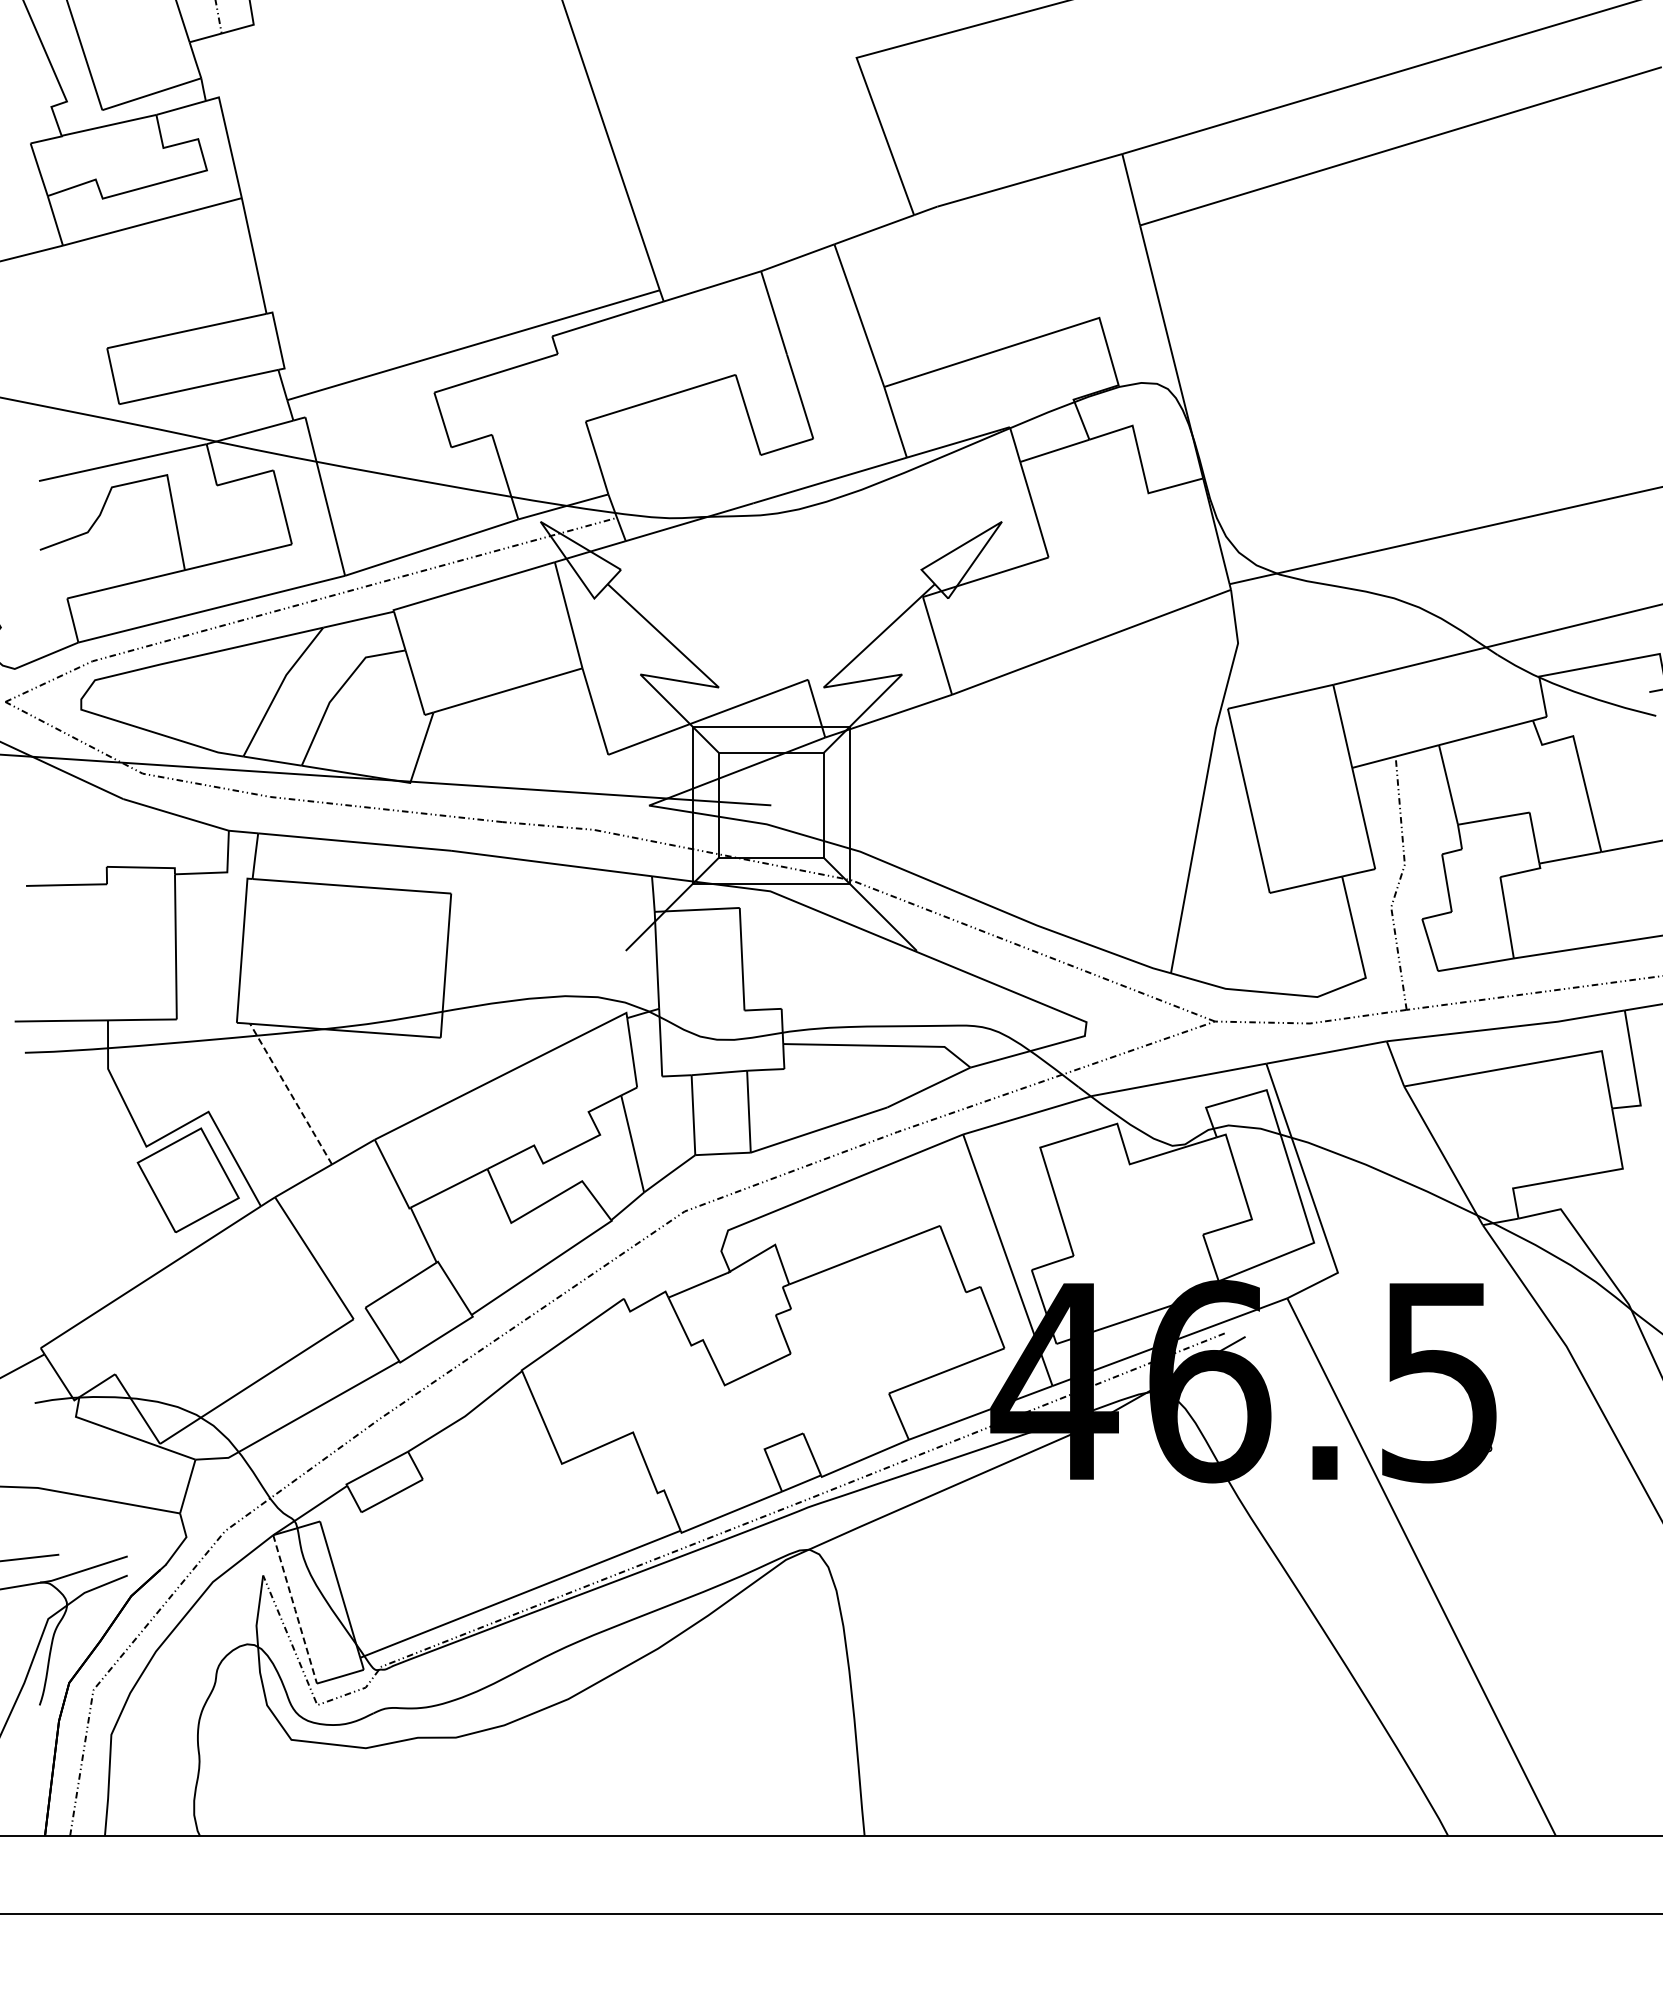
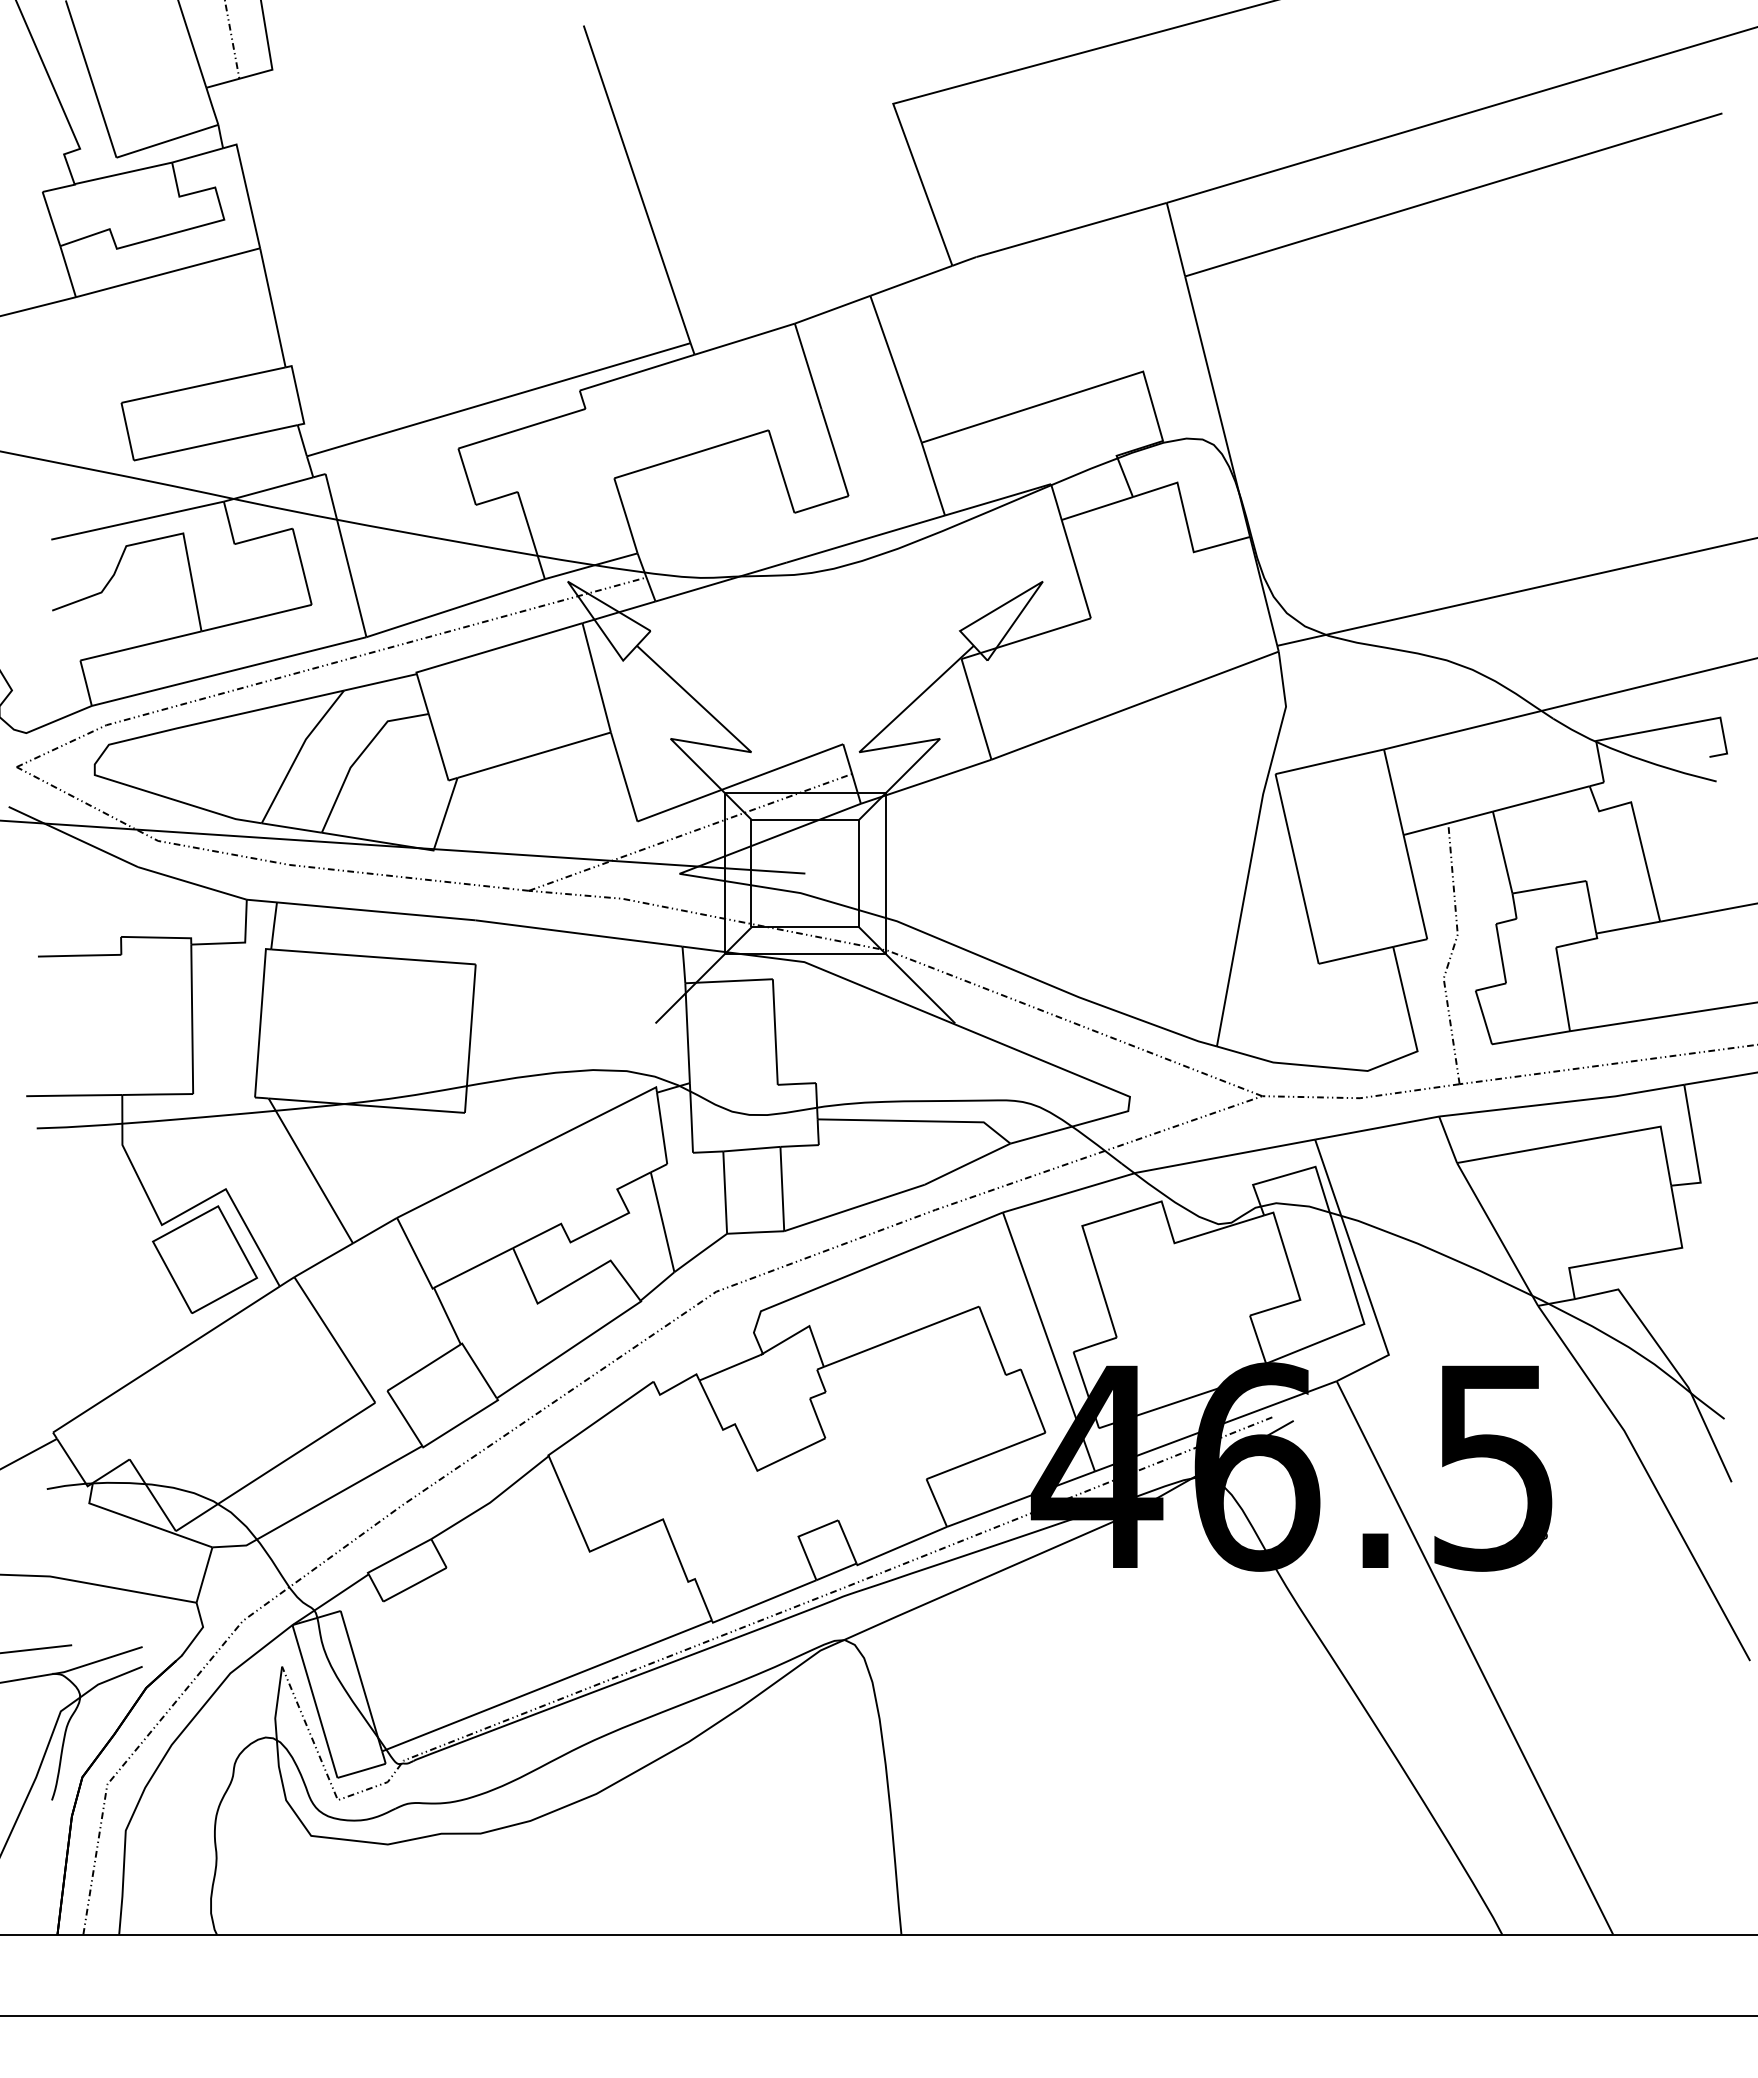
line: (659, 764) -> (690, 831), added
line: (290, 1093) -> (310, 1170), dashed -> solid
line: (295, 1609) -> (315, 1701), dashed -> solid

